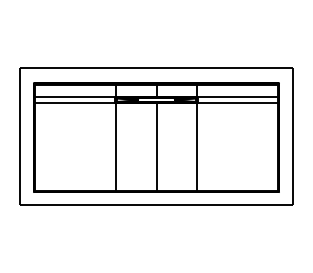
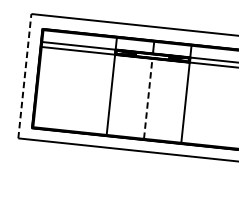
line: (20, 136) -> (25, 76), solid -> dashed
line: (156, 146) -> (148, 98), solid -> dashed

